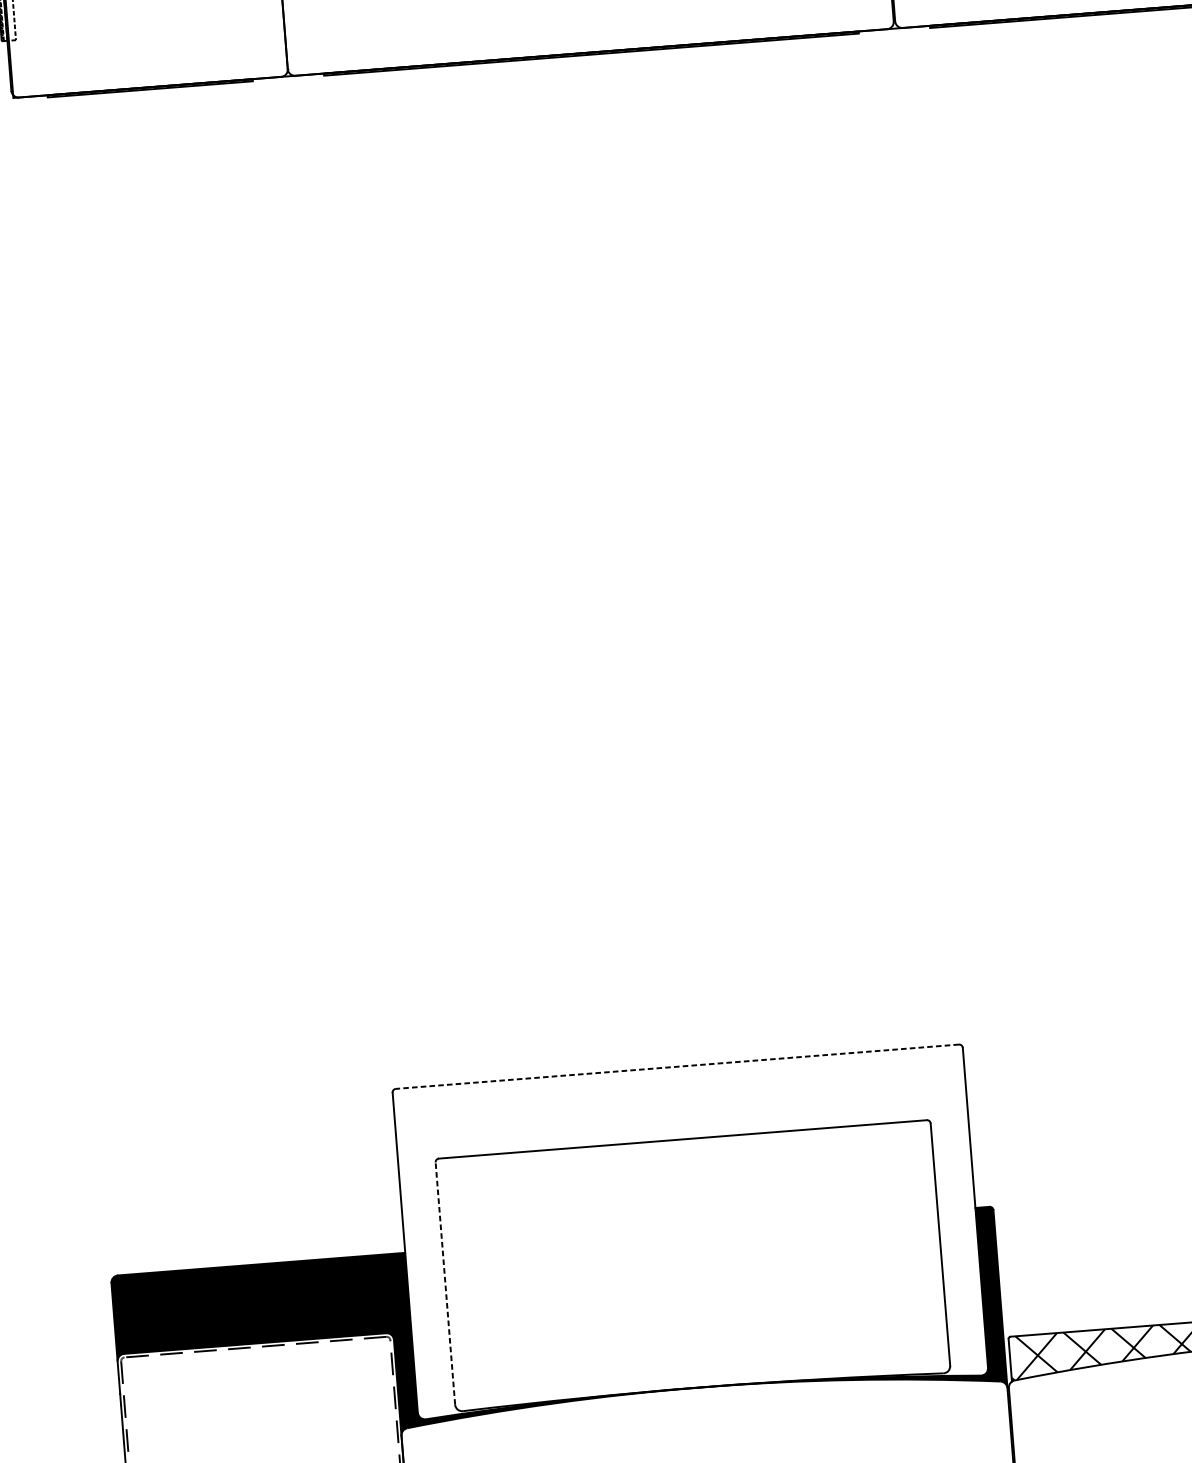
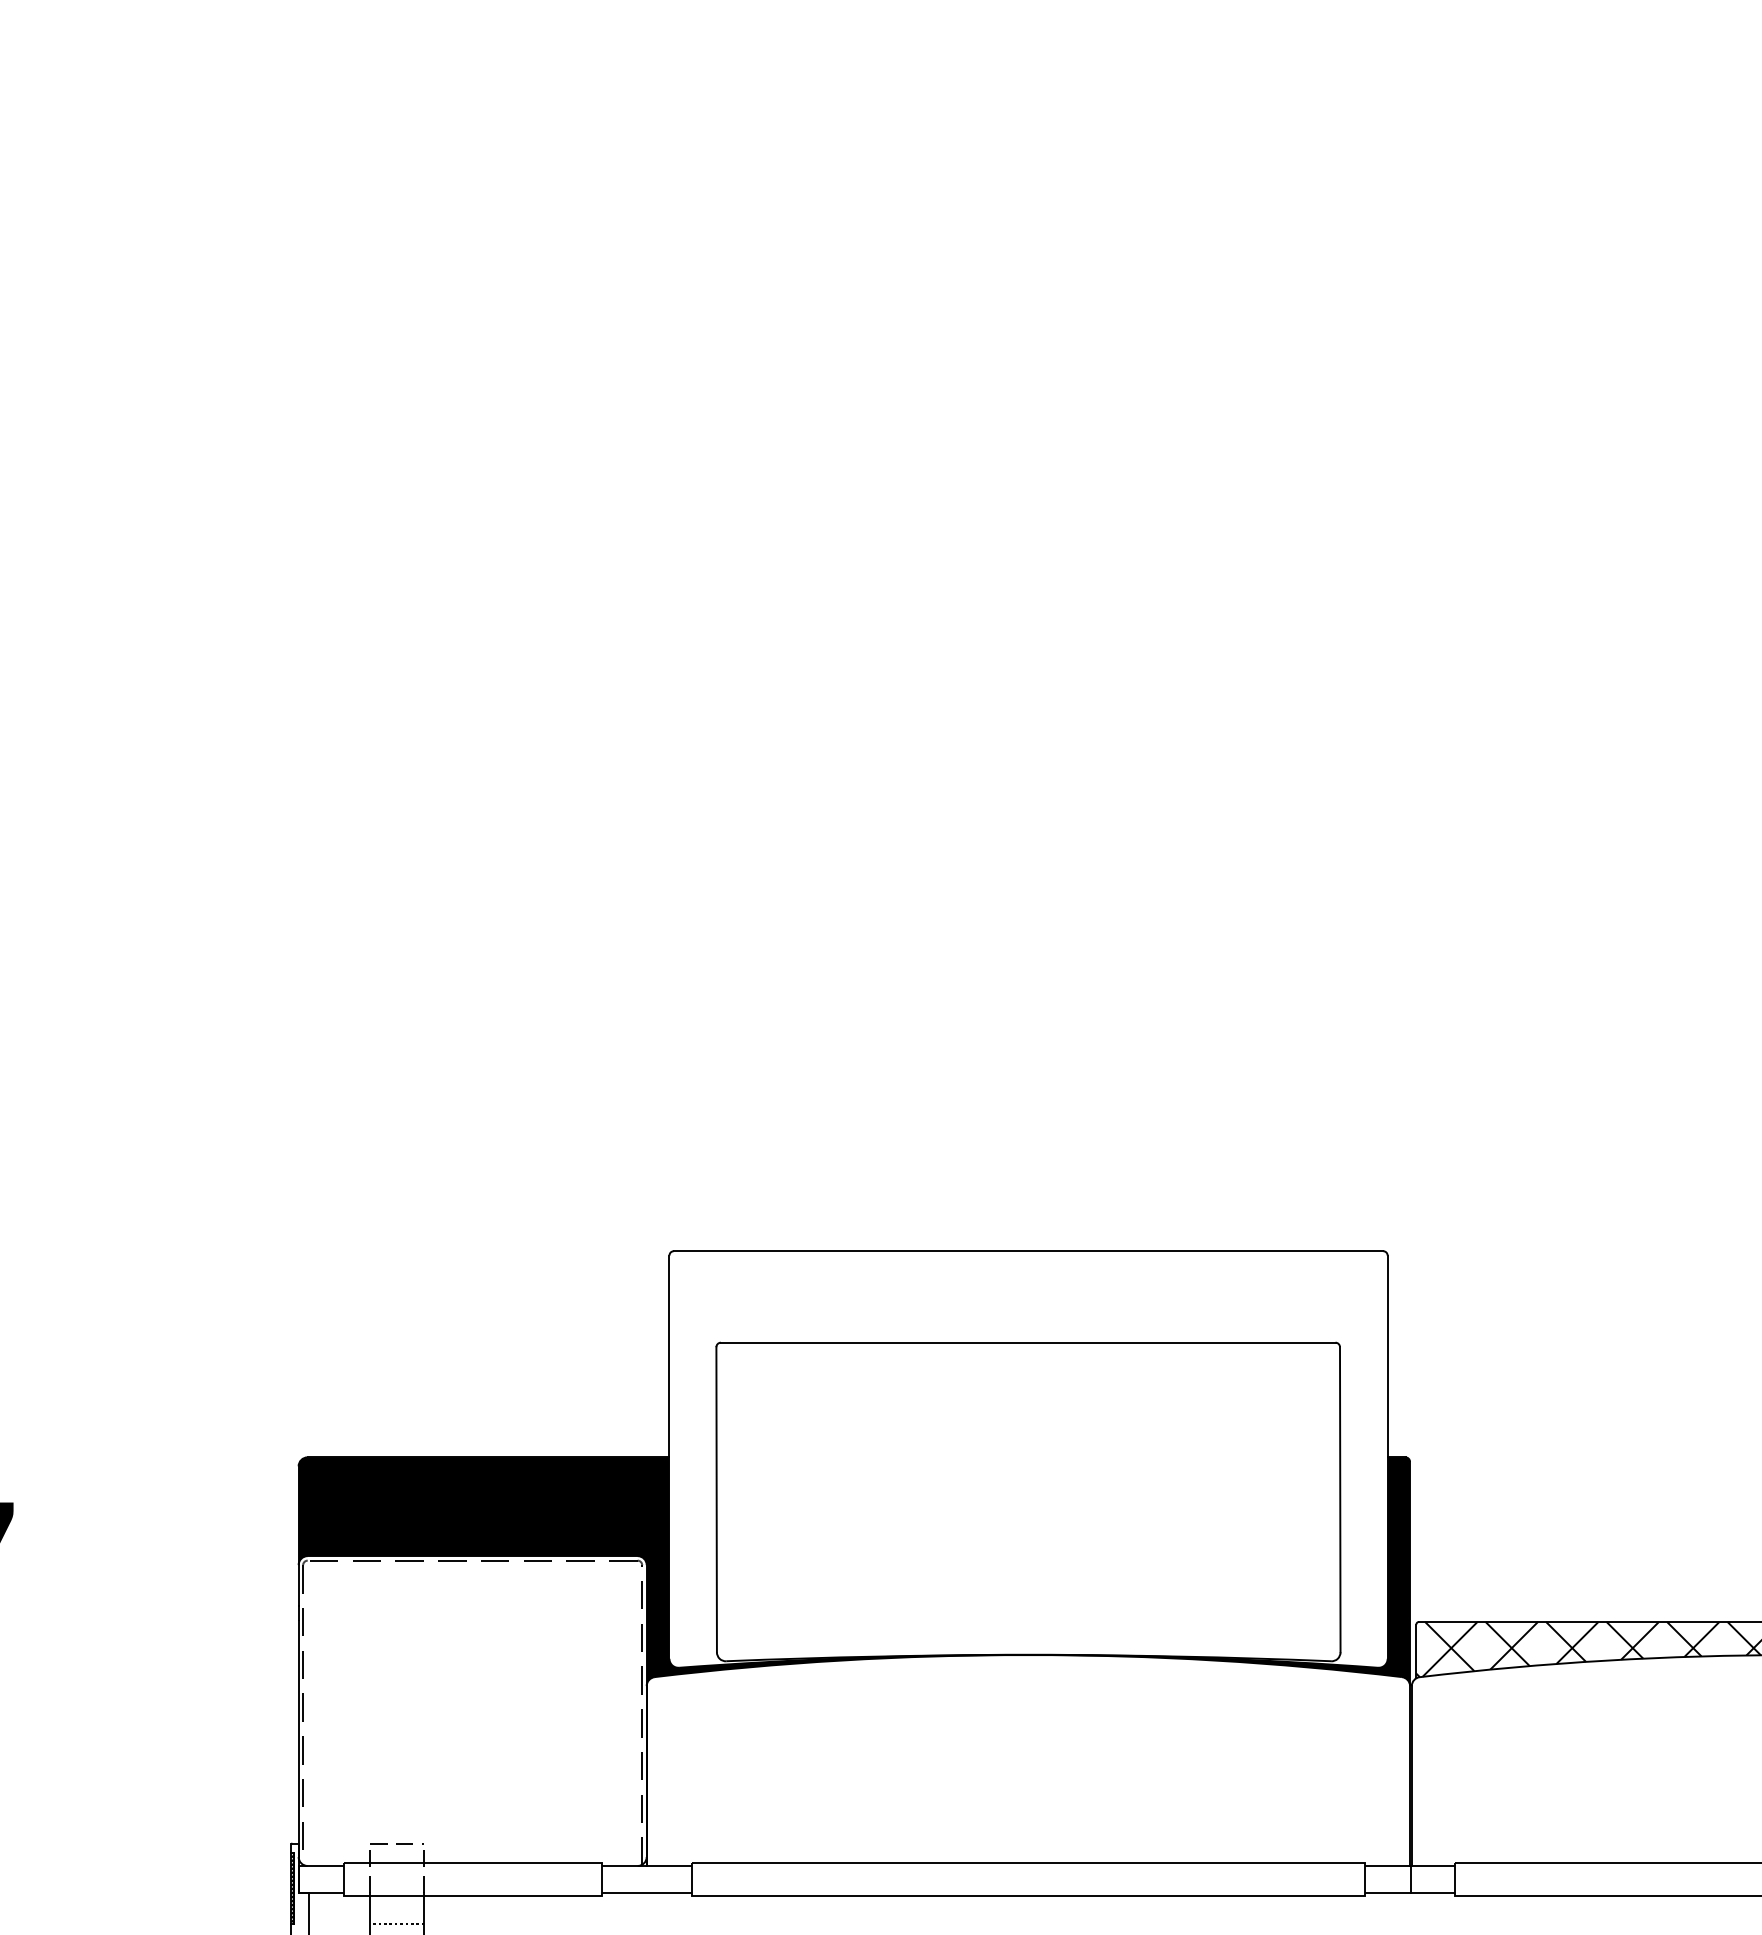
line: (677, 1067) -> (1028, 1251), dashed -> solid
line: (445, 1283) -> (716, 1499), dashed -> solid

